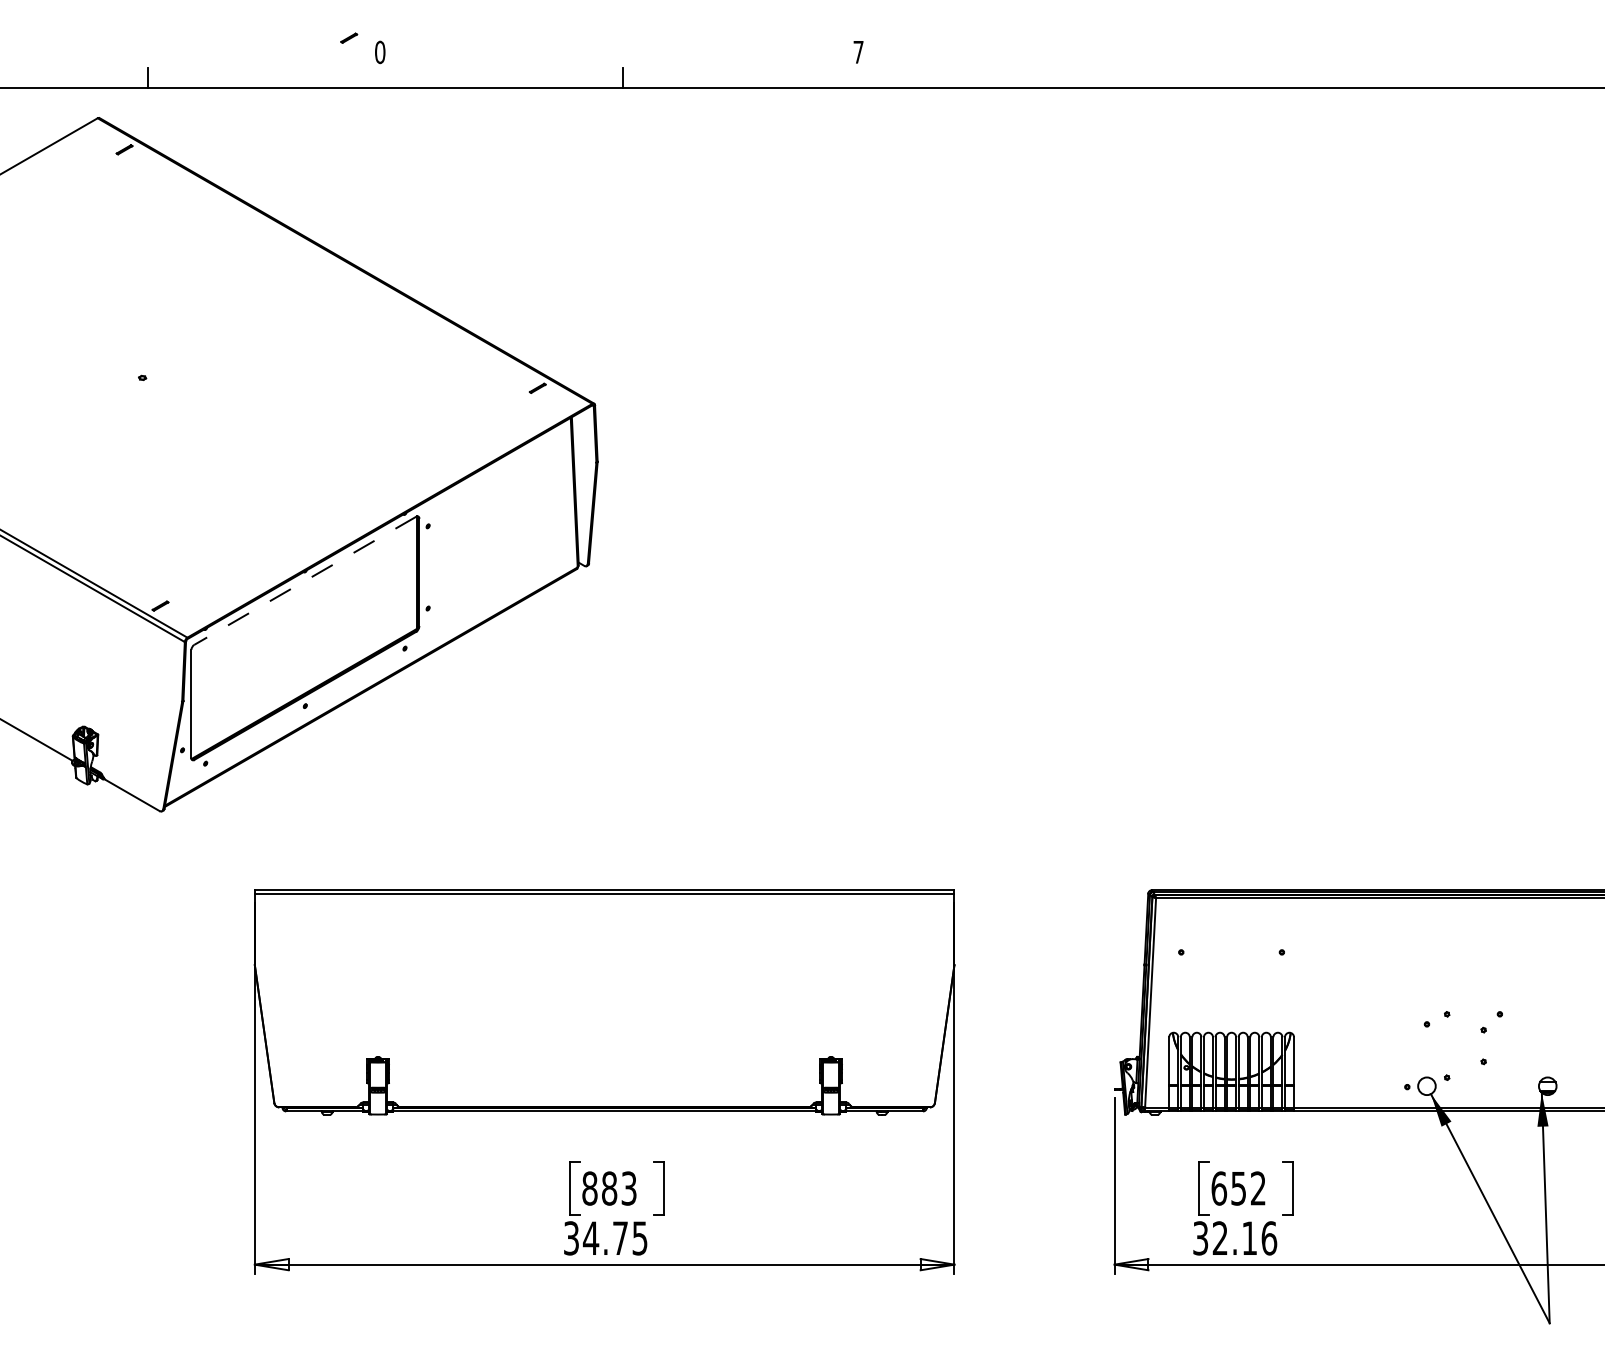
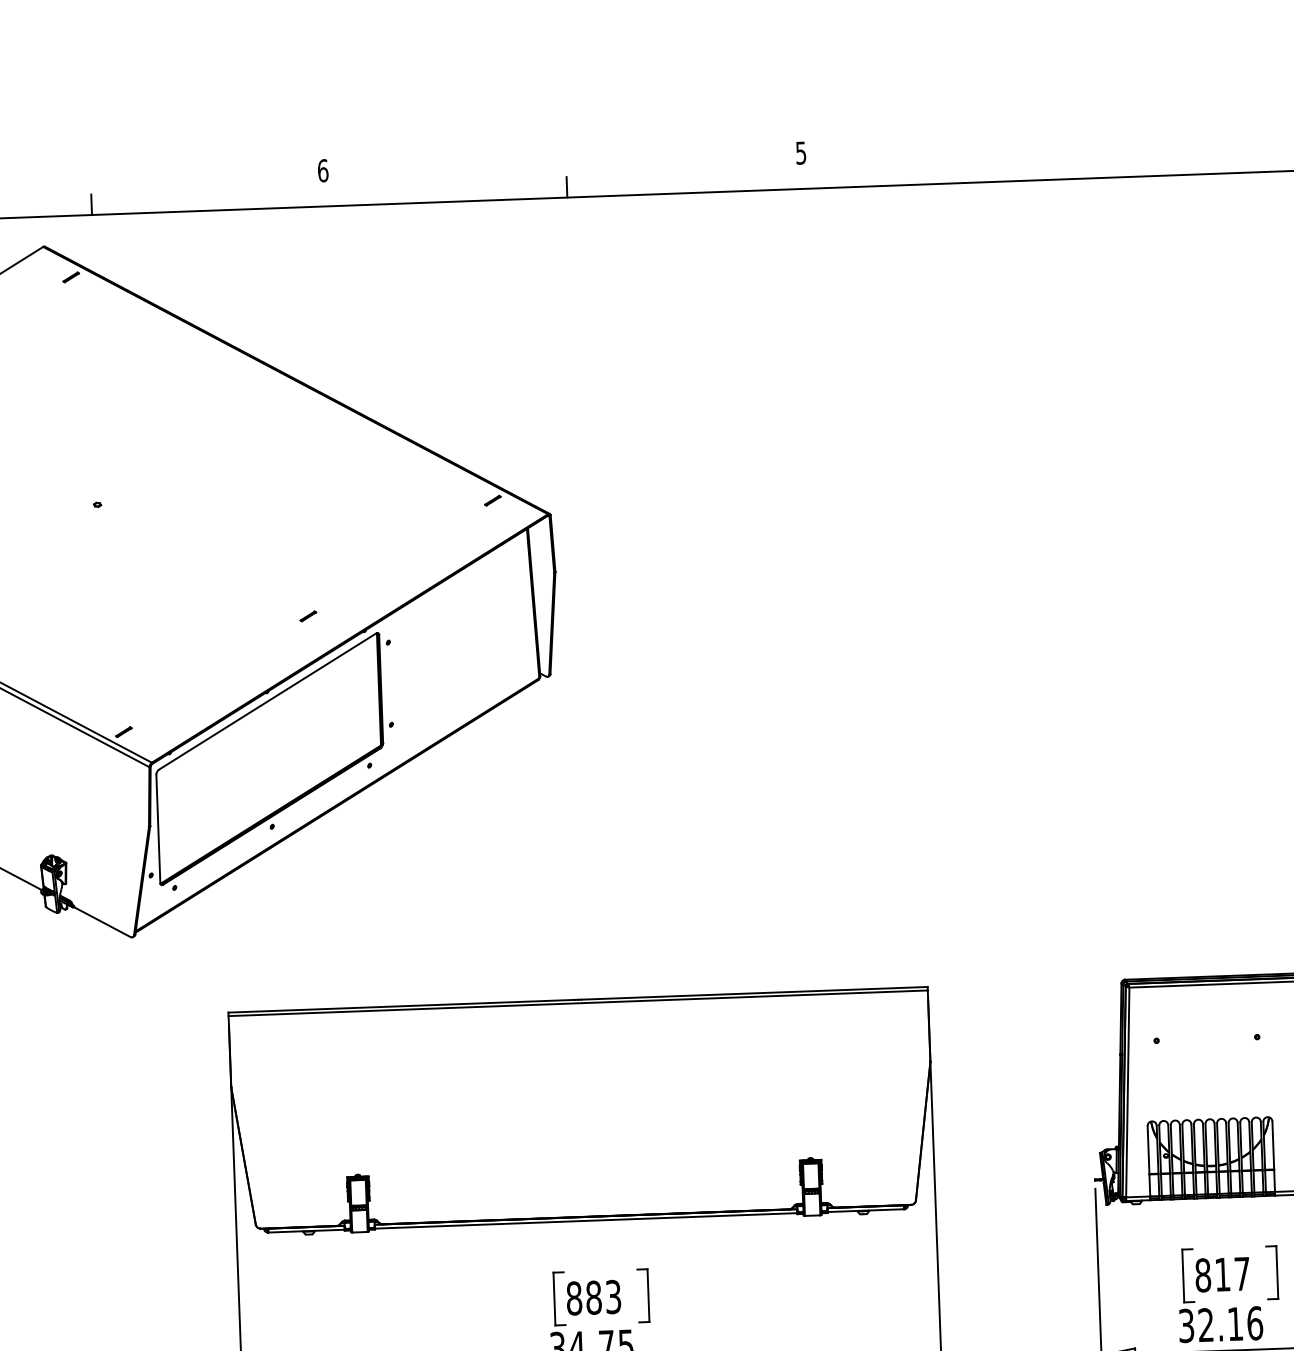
line: (349, 37) -> (308, 615), moved
text: (380, 51) -> (323, 169), 0 -> 6
text: (858, 52) -> (801, 153), 7 -> 5
line: (304, 581) -> (266, 702), dashed -> solid
text: (1238, 1188) -> (1222, 1274), 652 -> 817

